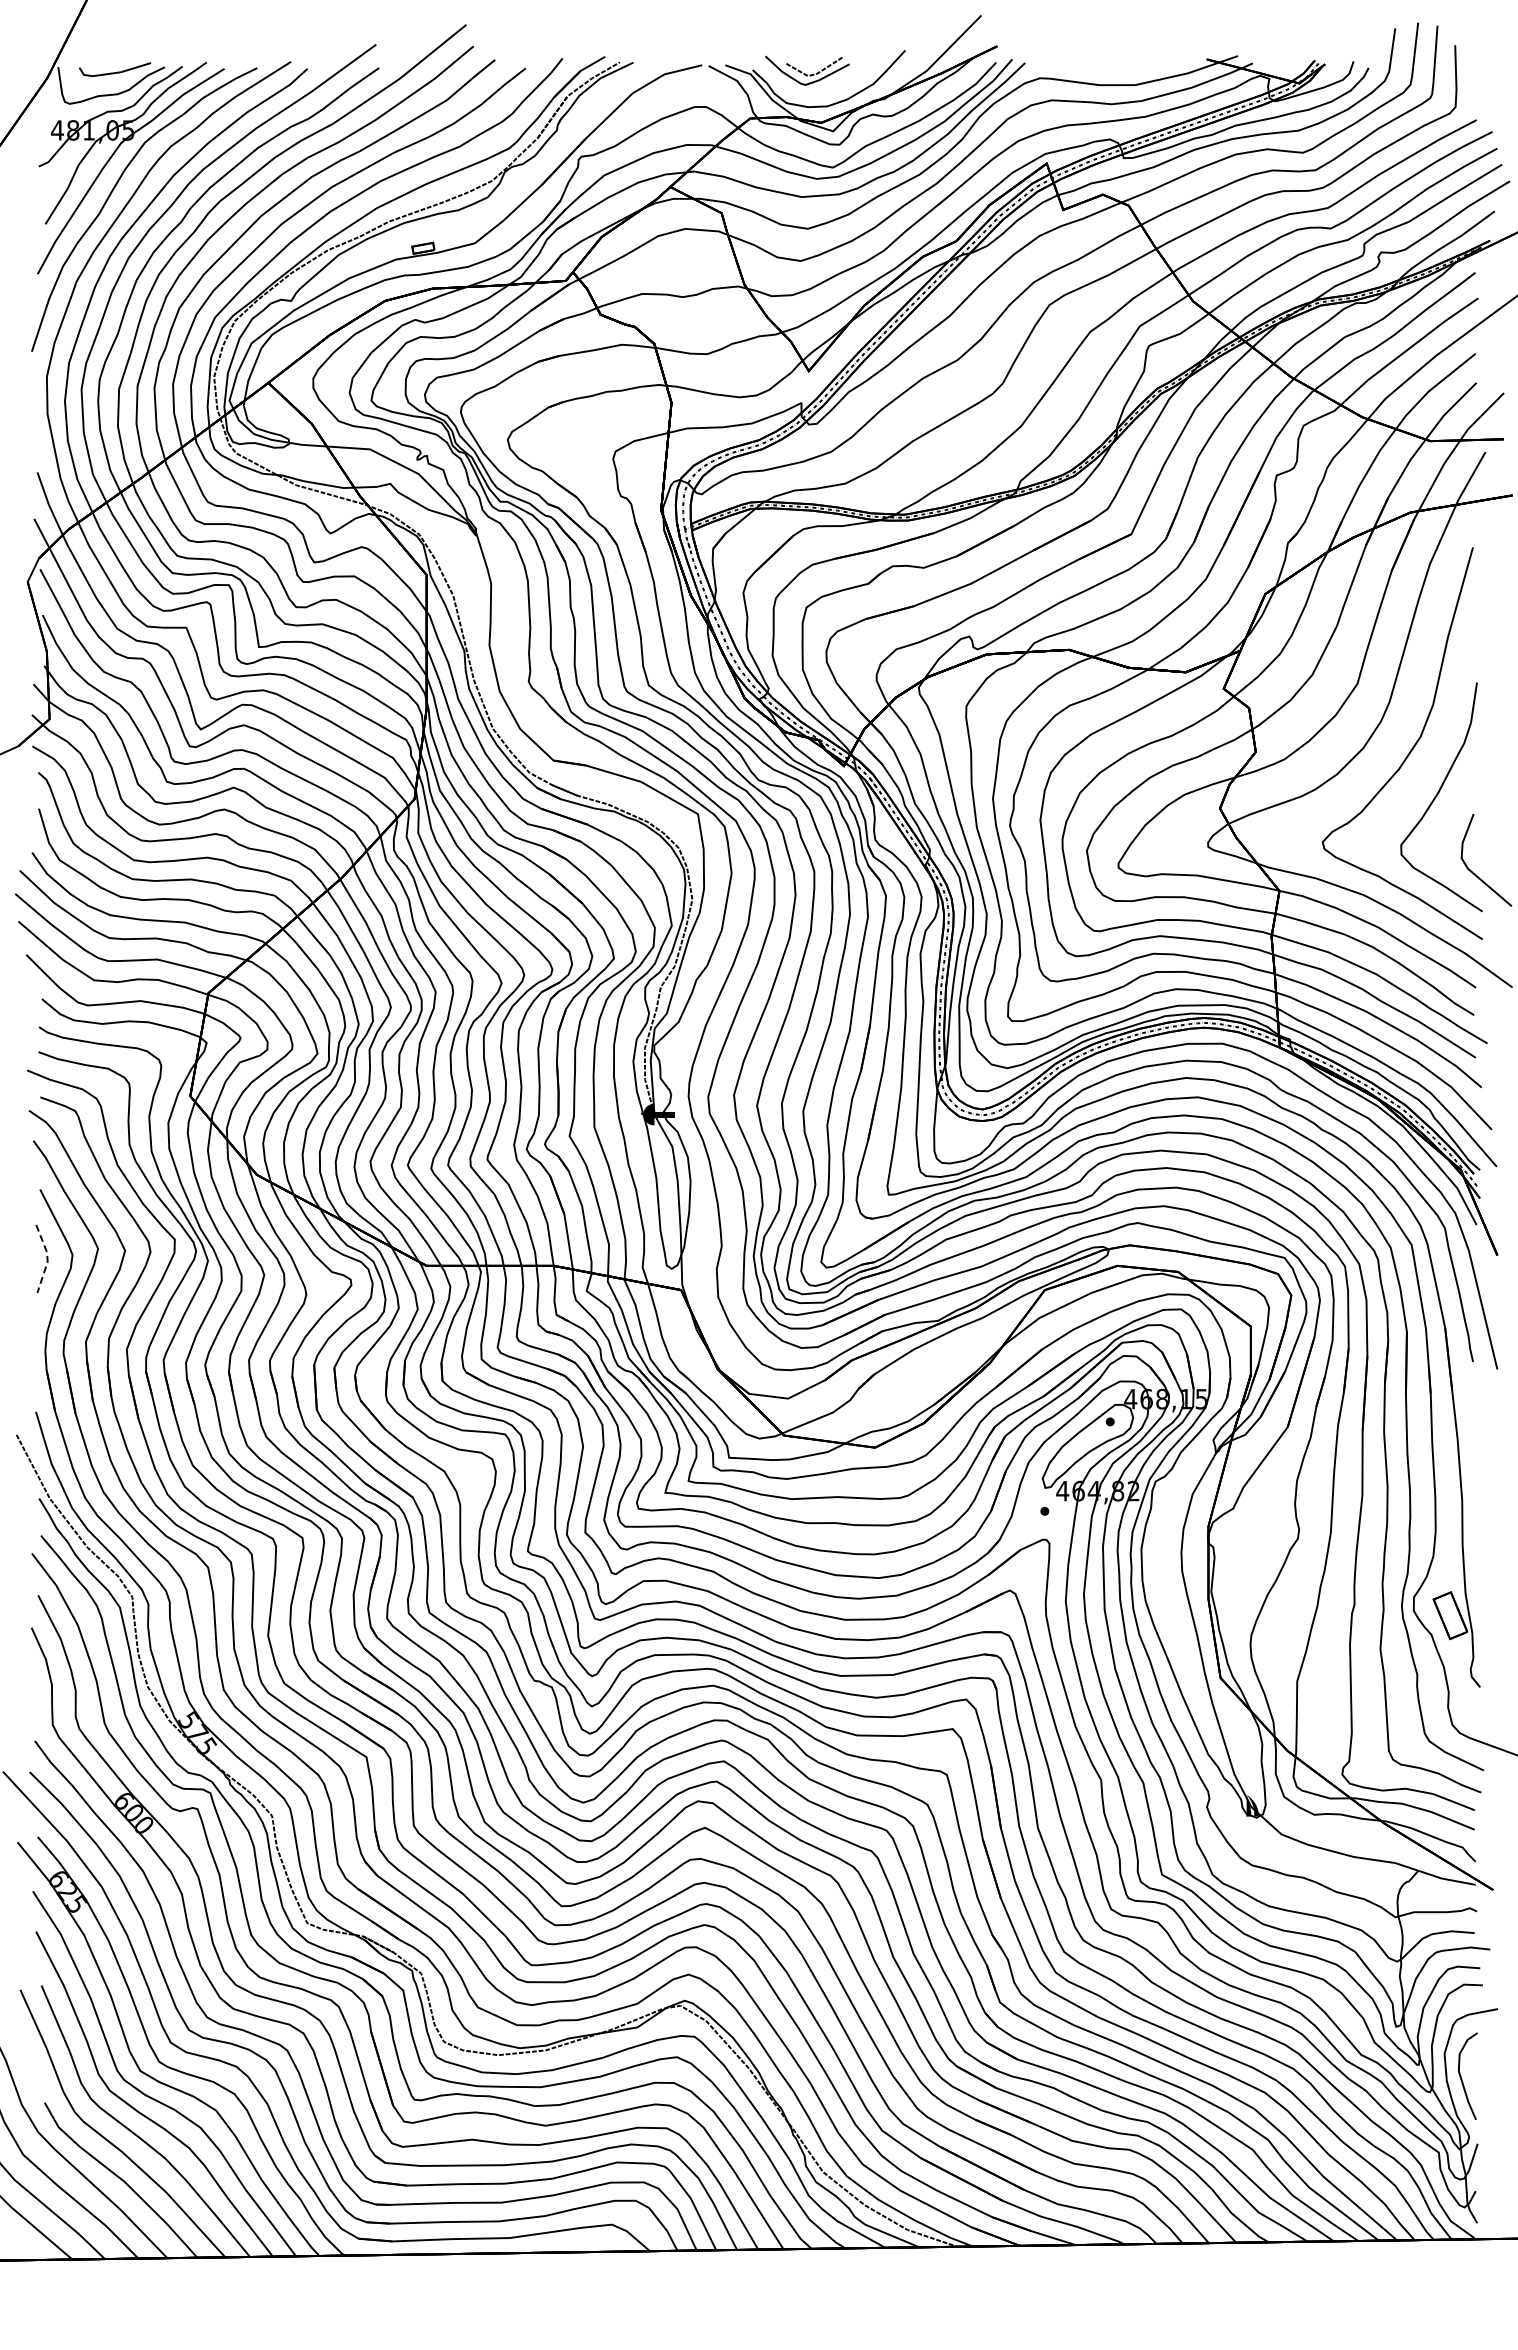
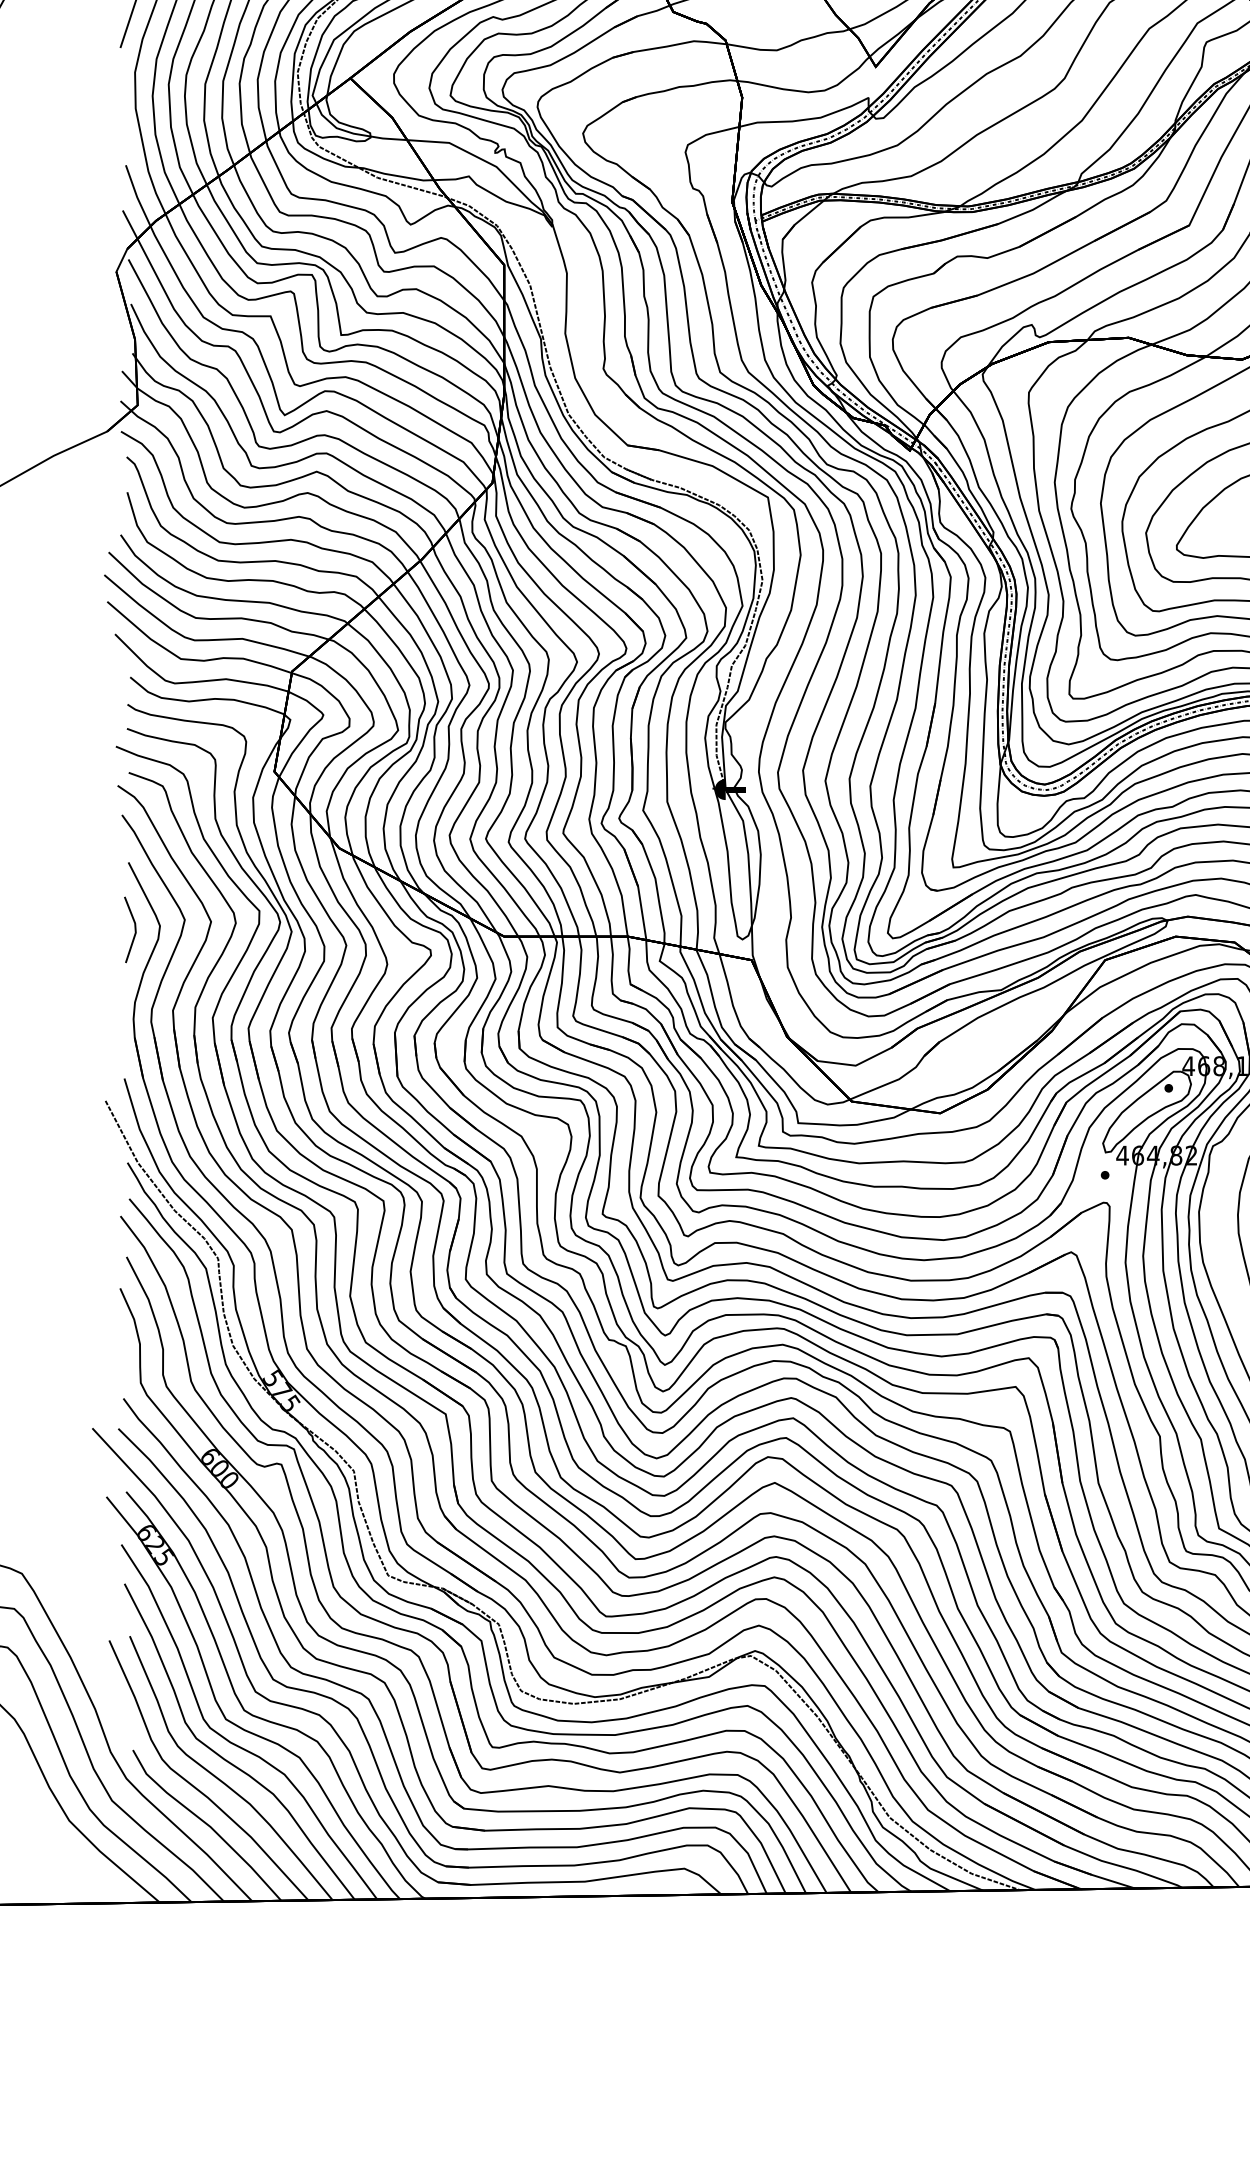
line: (47, 1259) -> (135, 930), dashed -> solid

